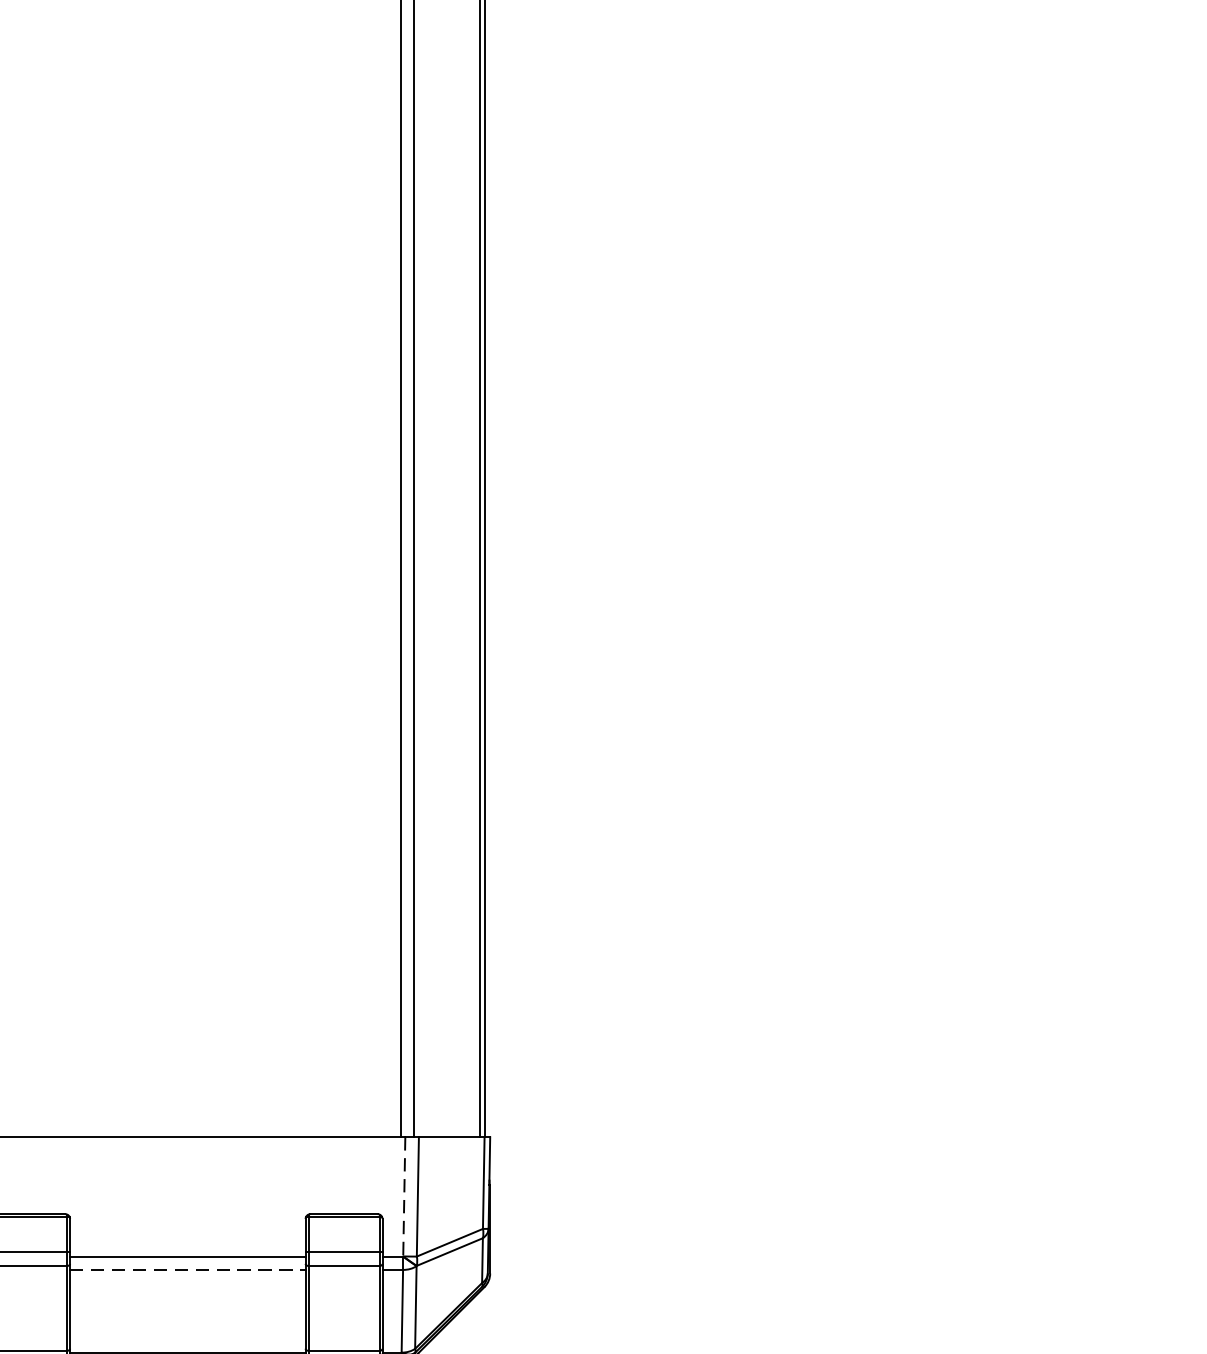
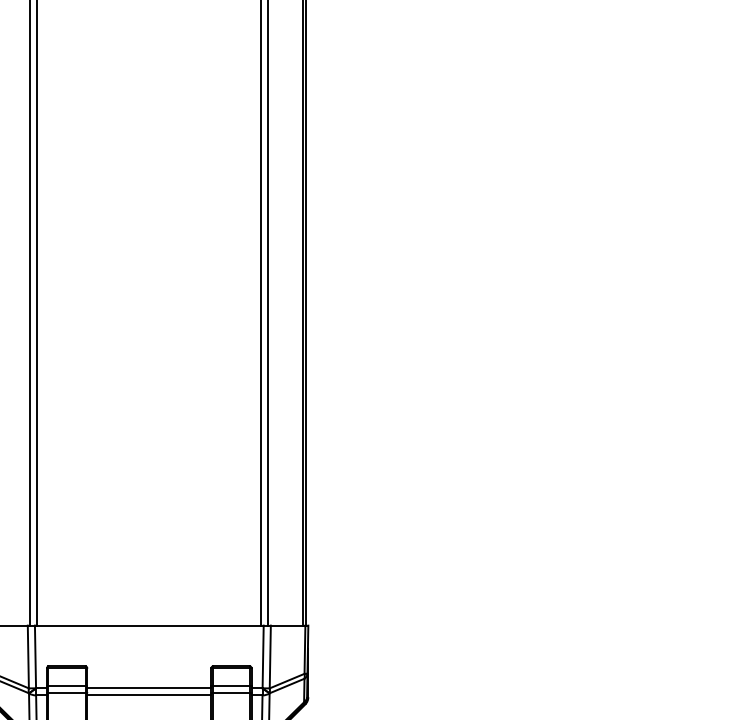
line: (404, 1197) -> (263, 657), dashed -> solid
line: (188, 1270) -> (149, 695), dashed -> solid

